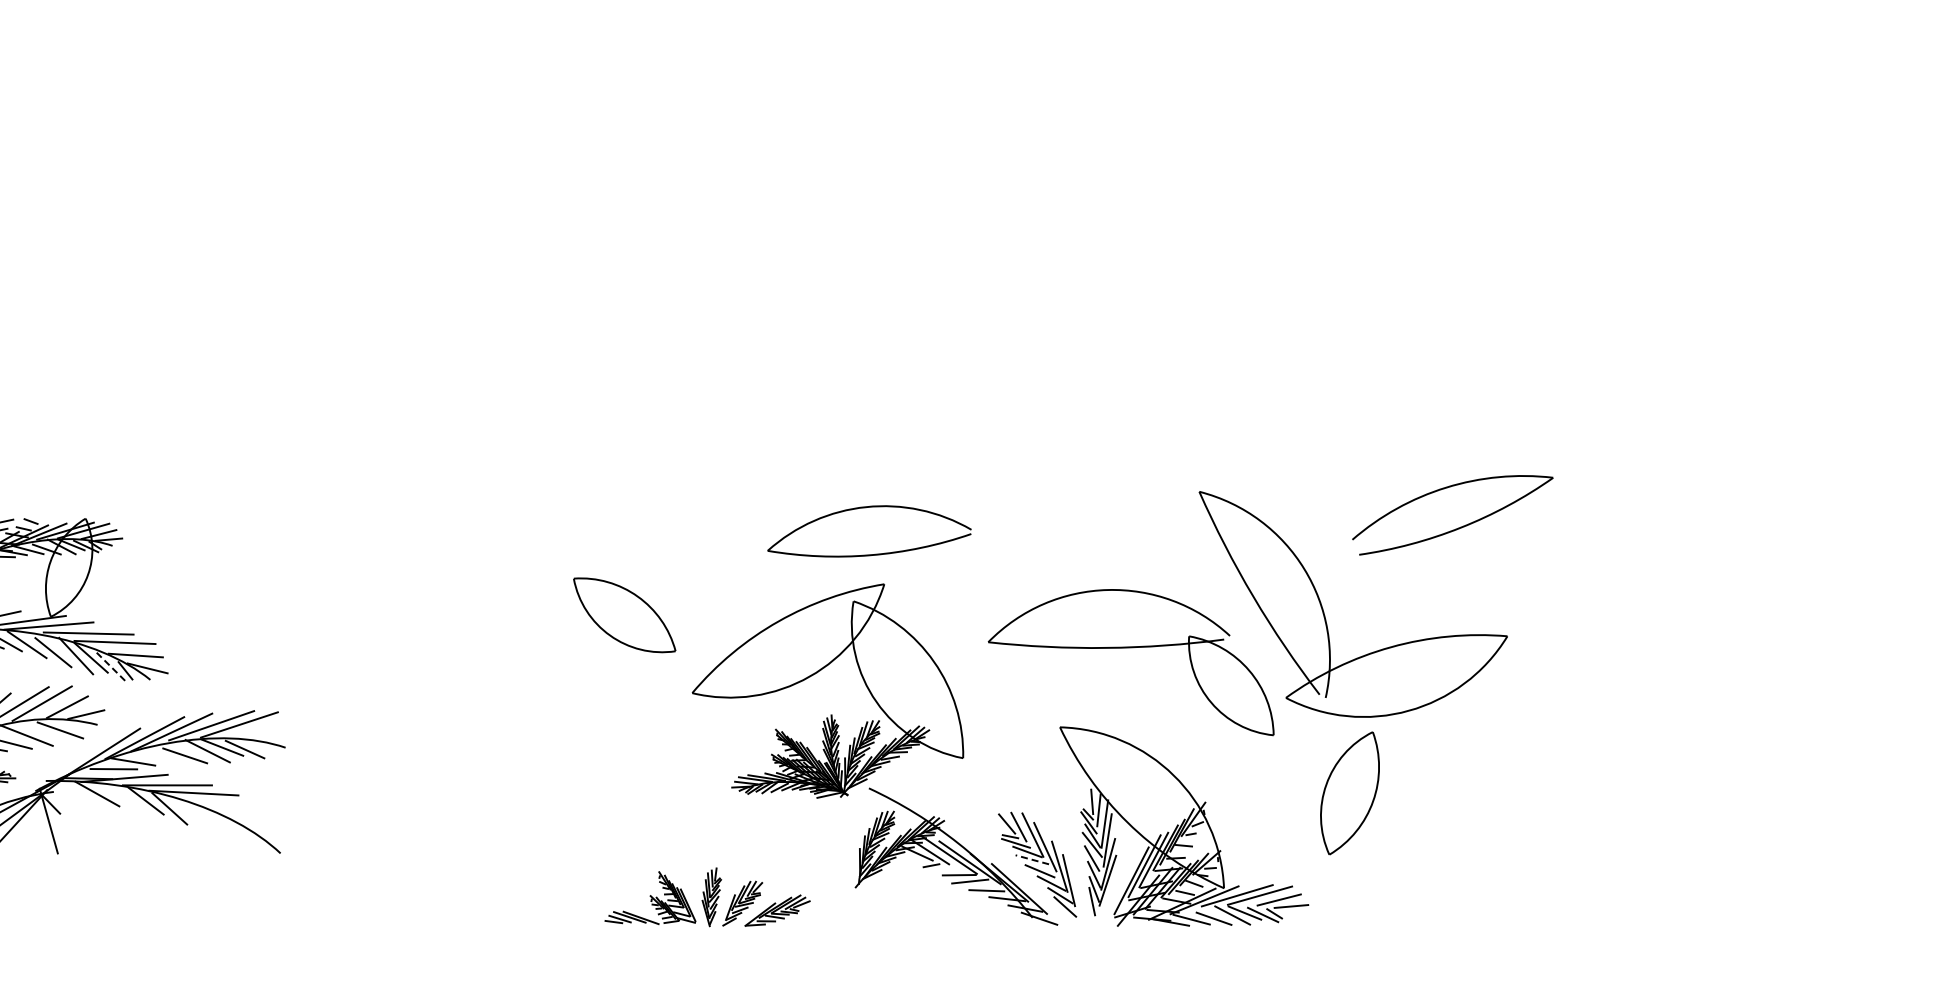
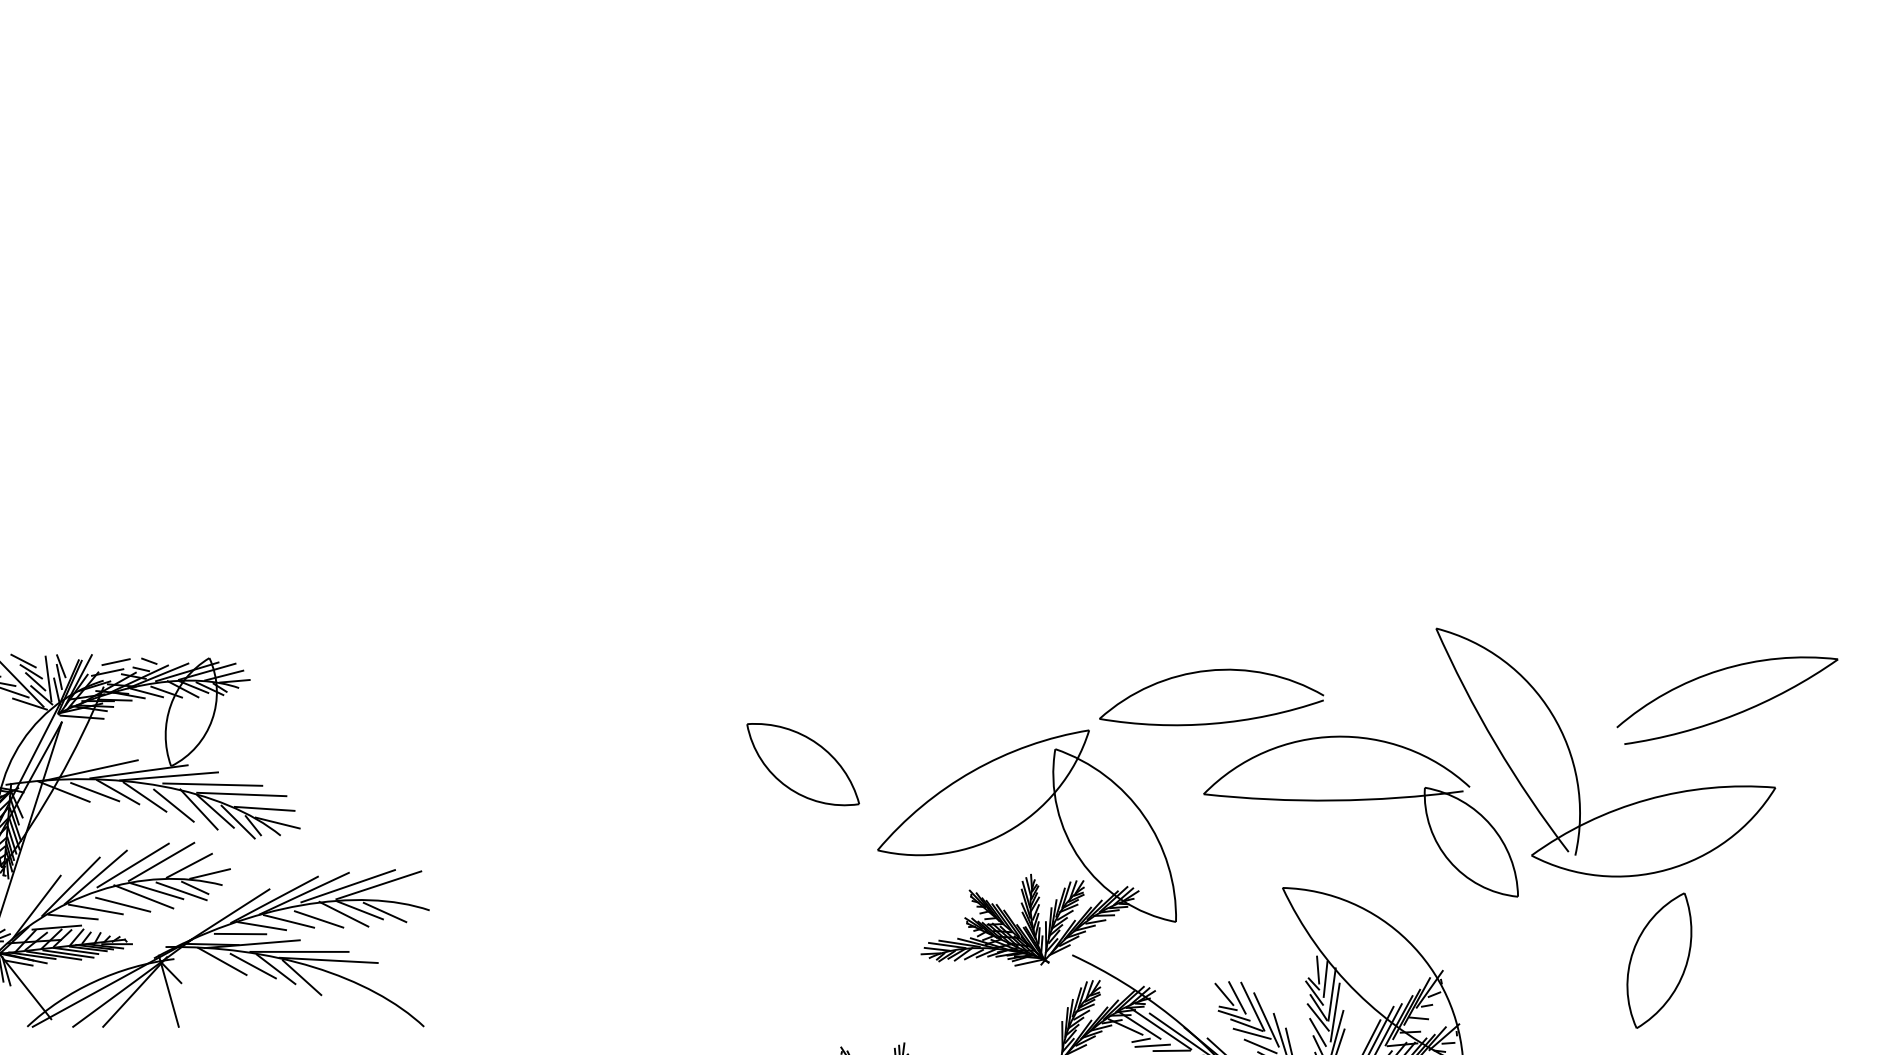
part: (1455, 528) -> (1730, 715), moved
part: (875, 553) -> (1218, 721), moved
line: (112, 667) -> (239, 822), dashed -> solid
line: (72, 726) -> (194, 887), added
line: (37, 730) -> (156, 891), added
line: (157, 757) -> (288, 921), added
part: (1349, 793) -> (1658, 960), moved
line: (125, 798) -> (253, 966), added
line: (1031, 859) -> (1251, 1033), dashed -> solid
line: (941, 870) -> (1152, 1045), added

